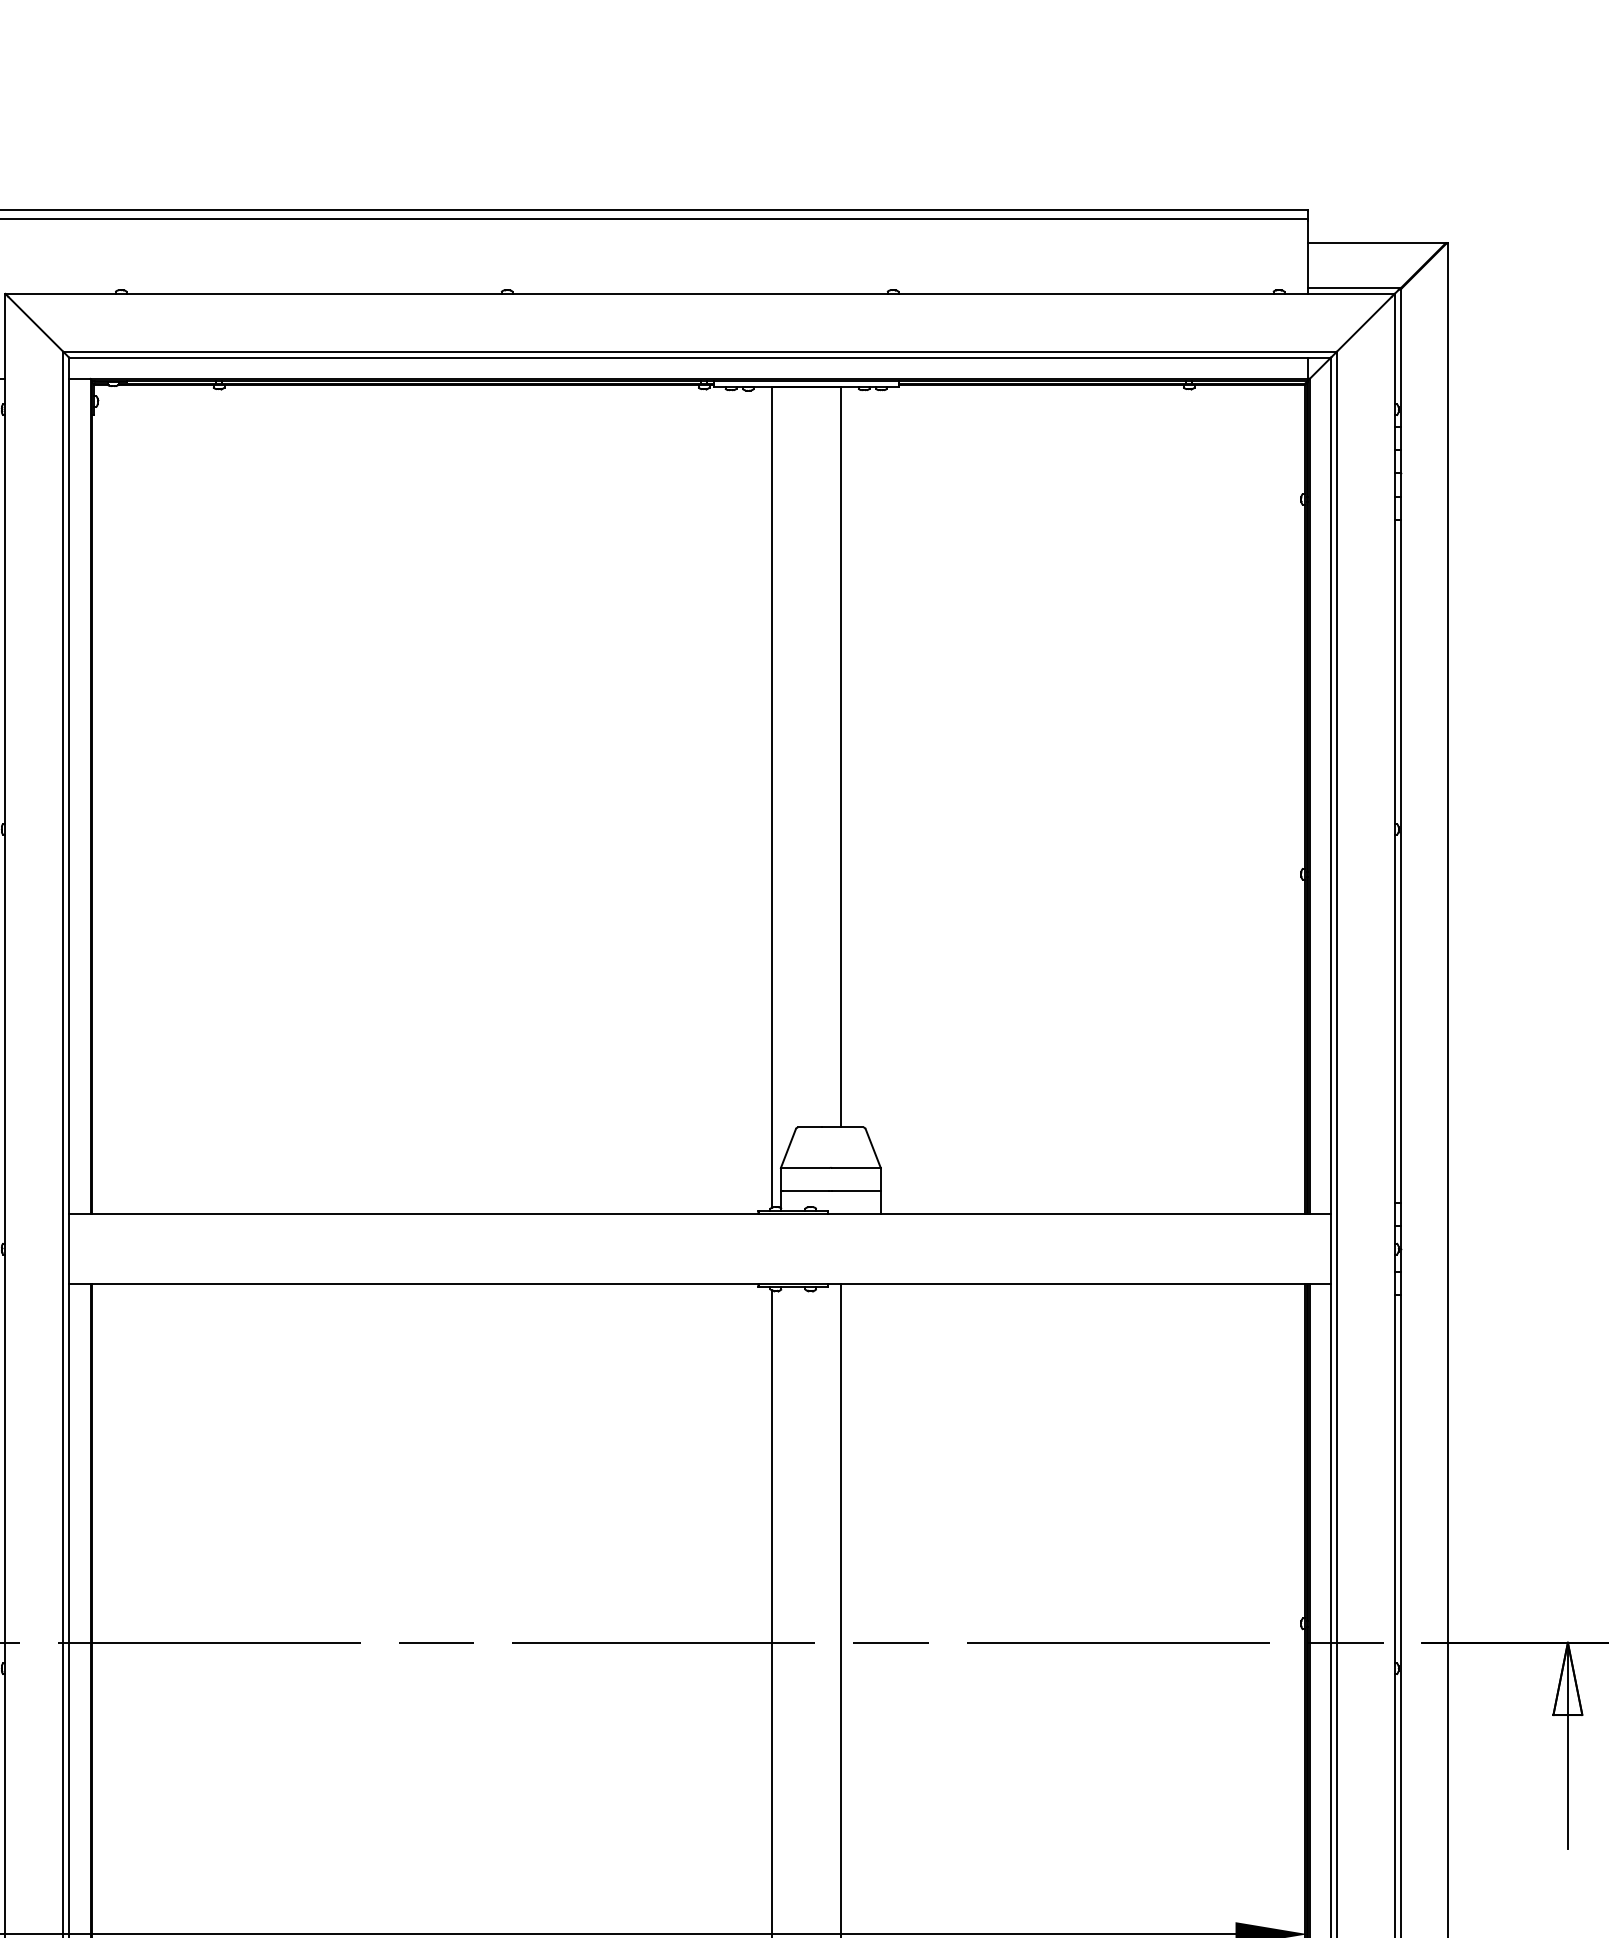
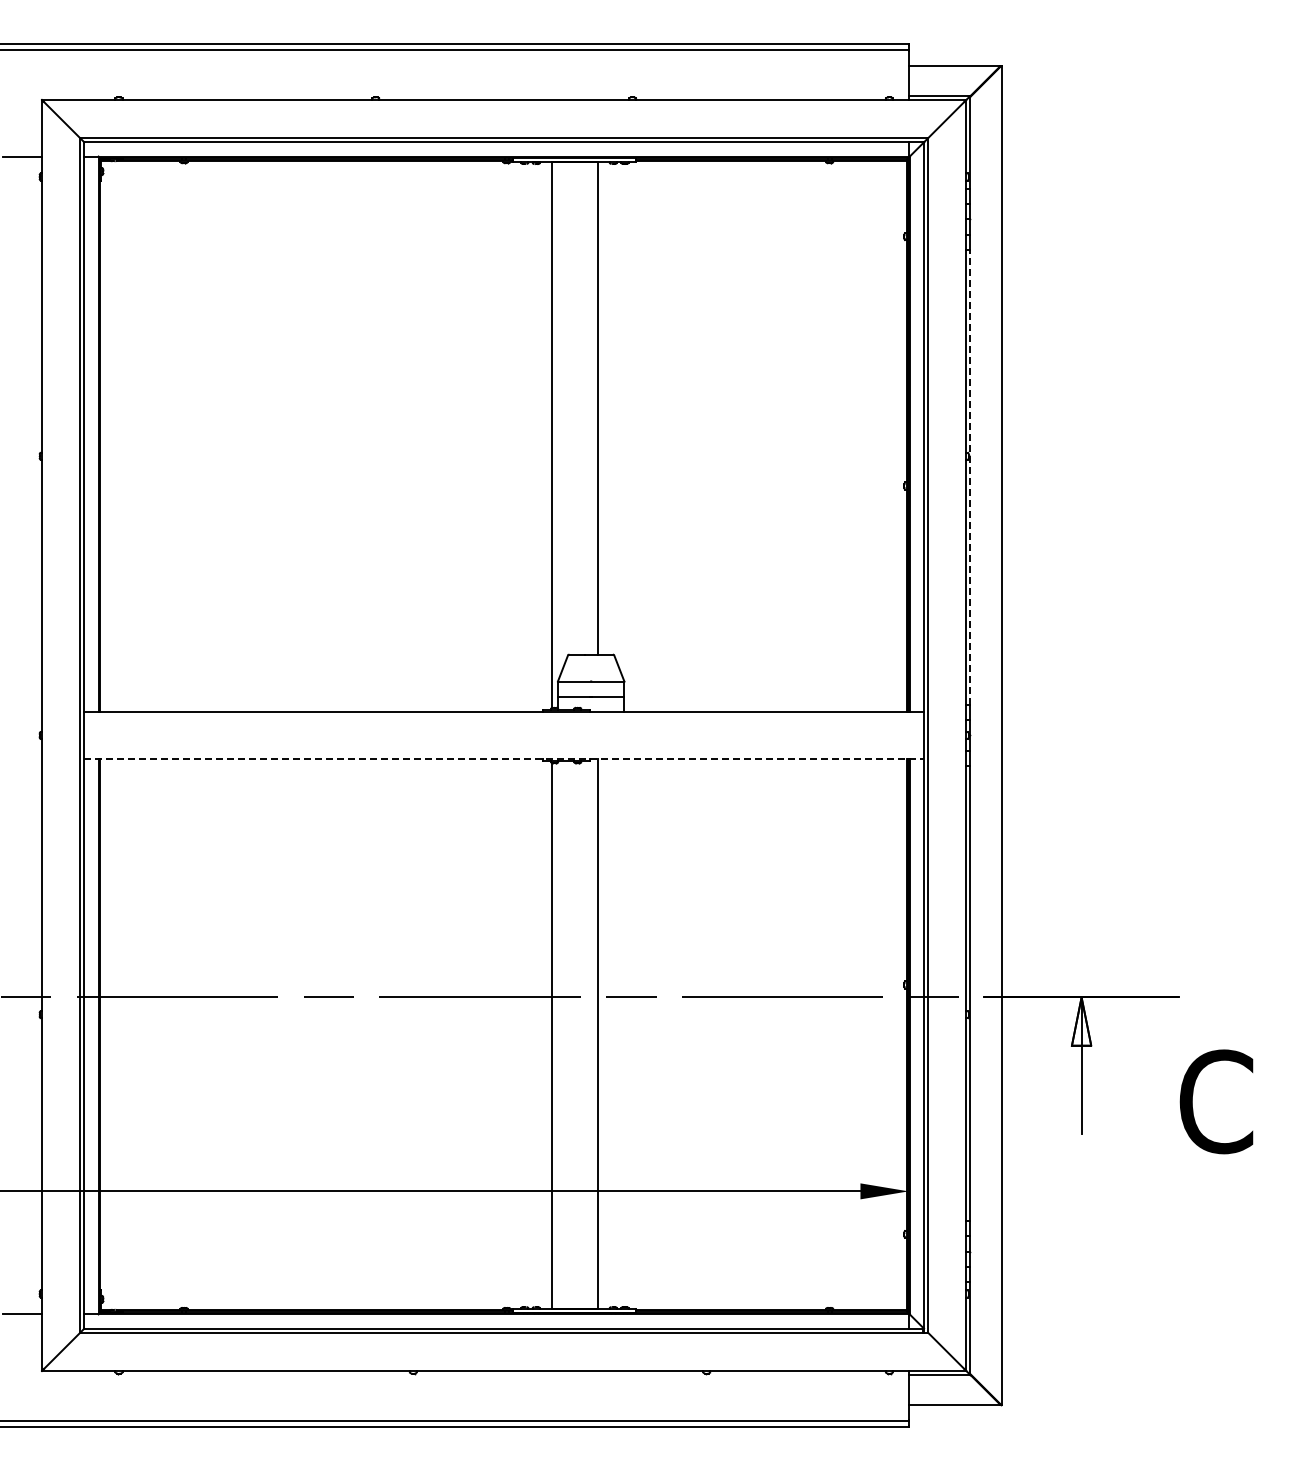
line: (1400, 859) -> (970, 476), solid -> dashed
line: (700, 1283) -> (504, 758), solid -> dashed

